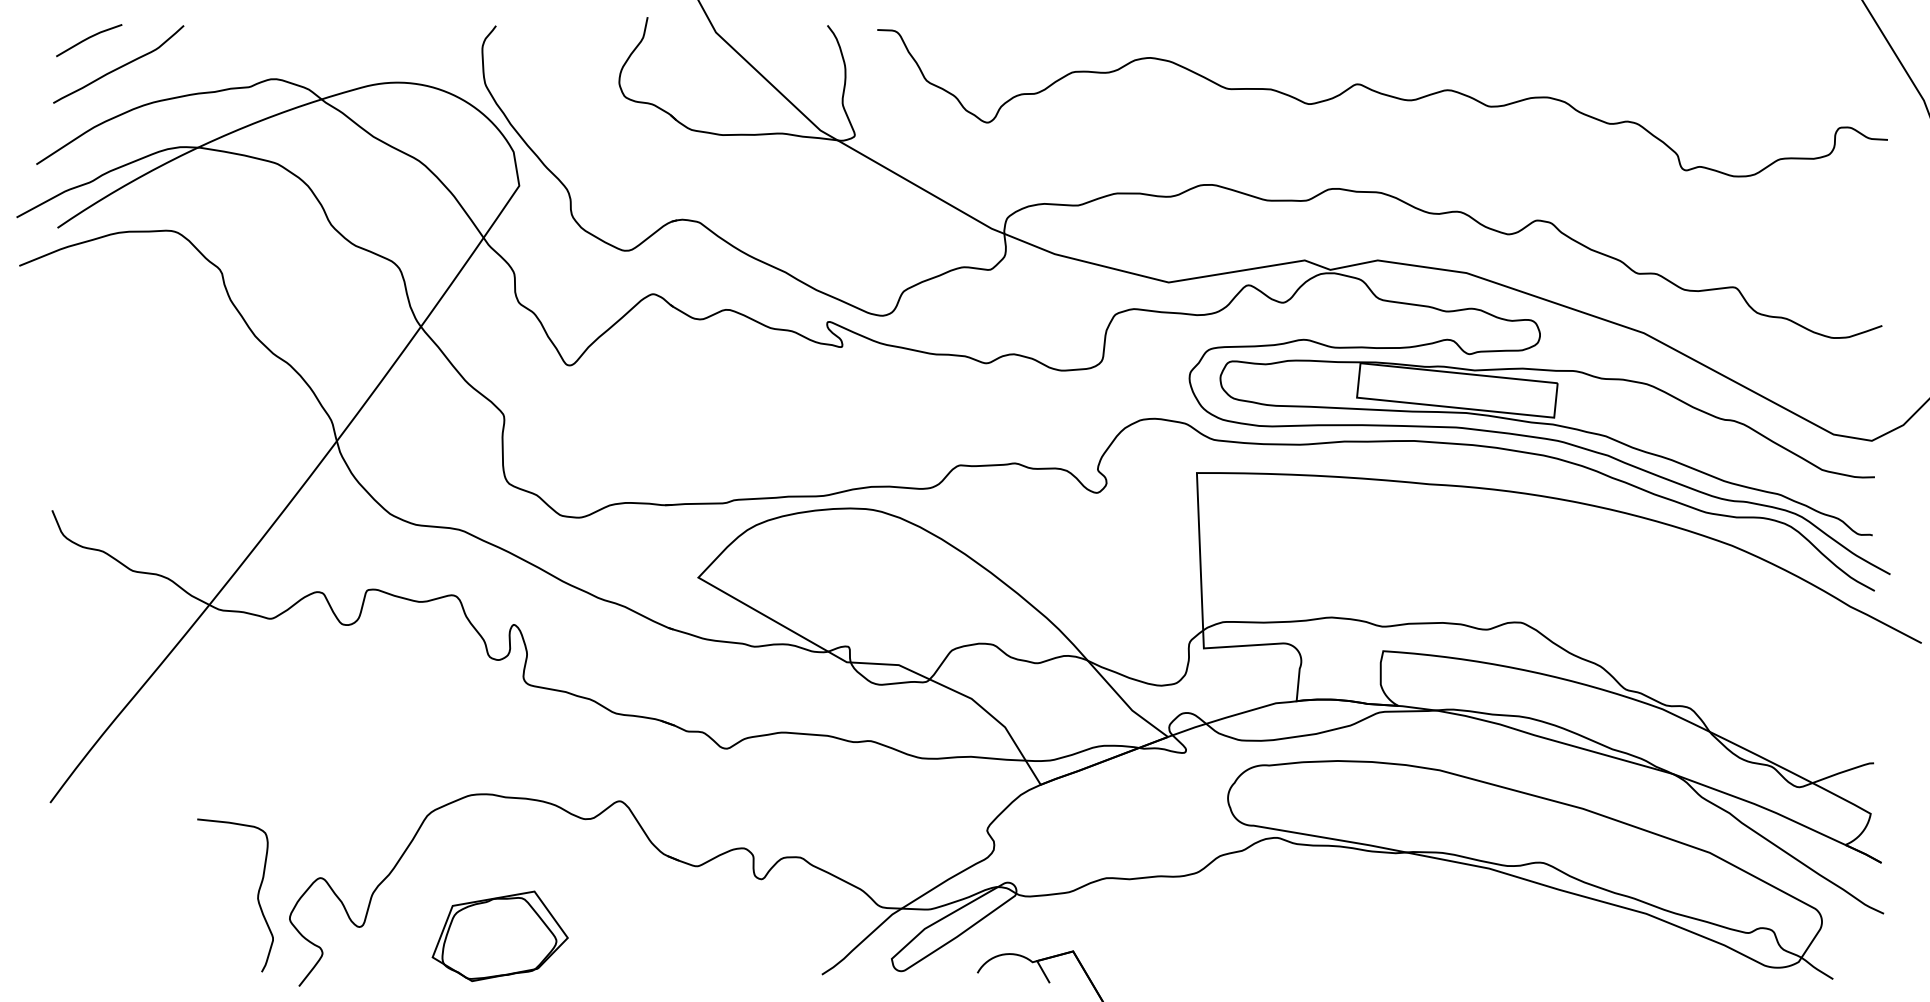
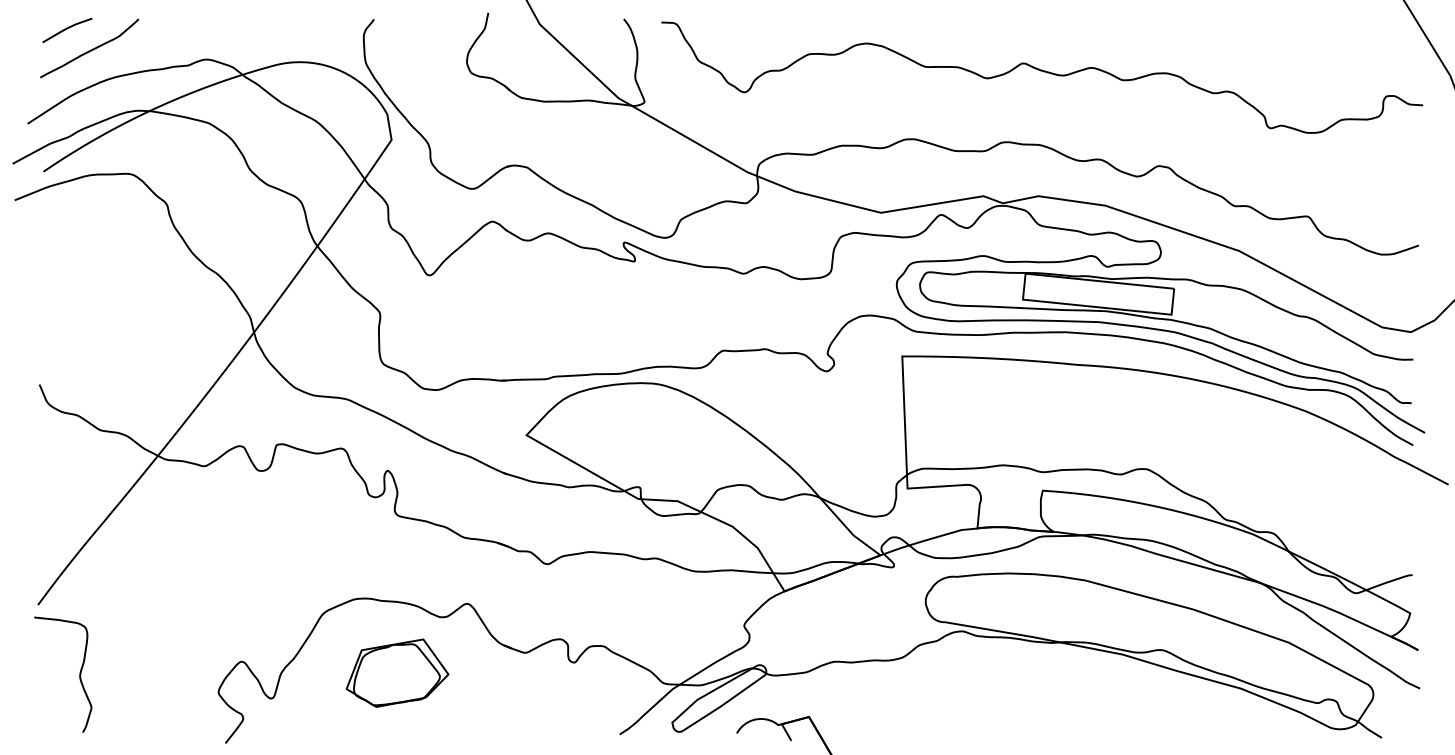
curve: (257, 895) -> (79, 674), moved
part: (499, 936) -> (397, 673), moved

